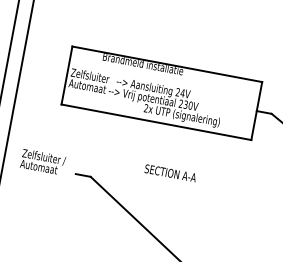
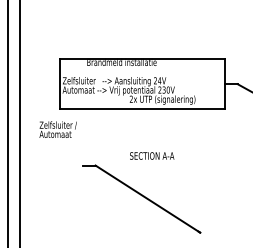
text: (42, 161) -> (57, 129), moved
text: (171, 172) -> (152, 155), moved

